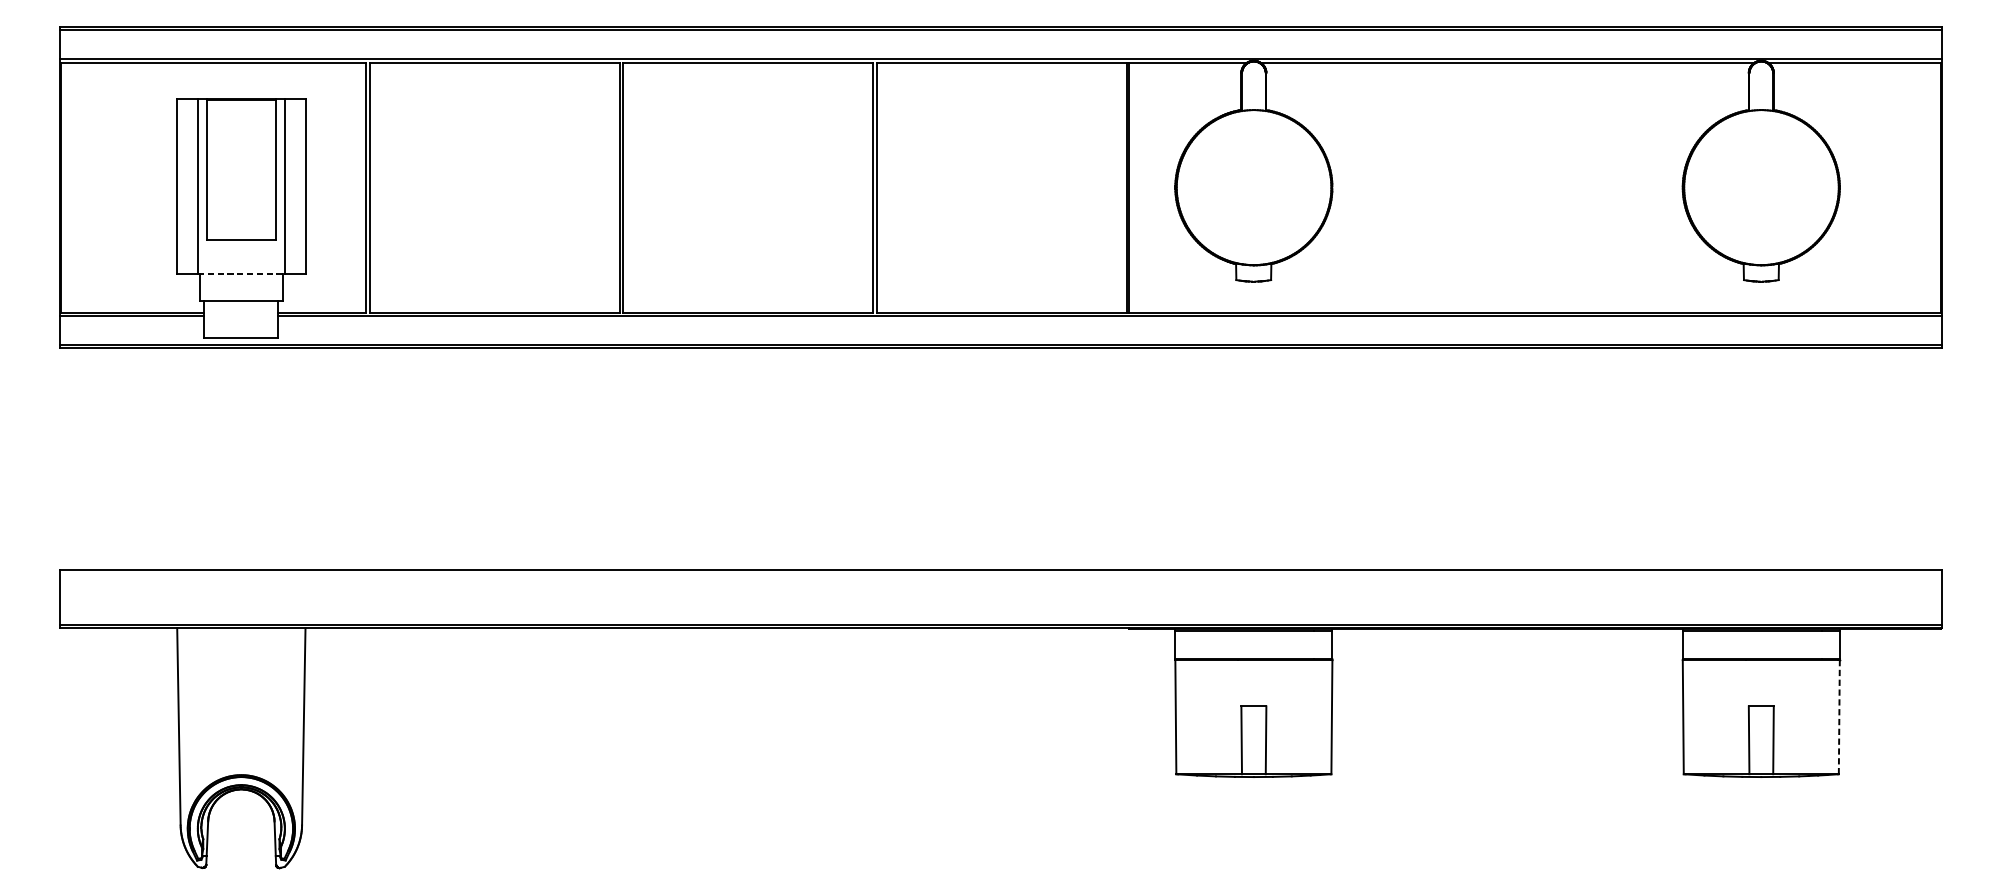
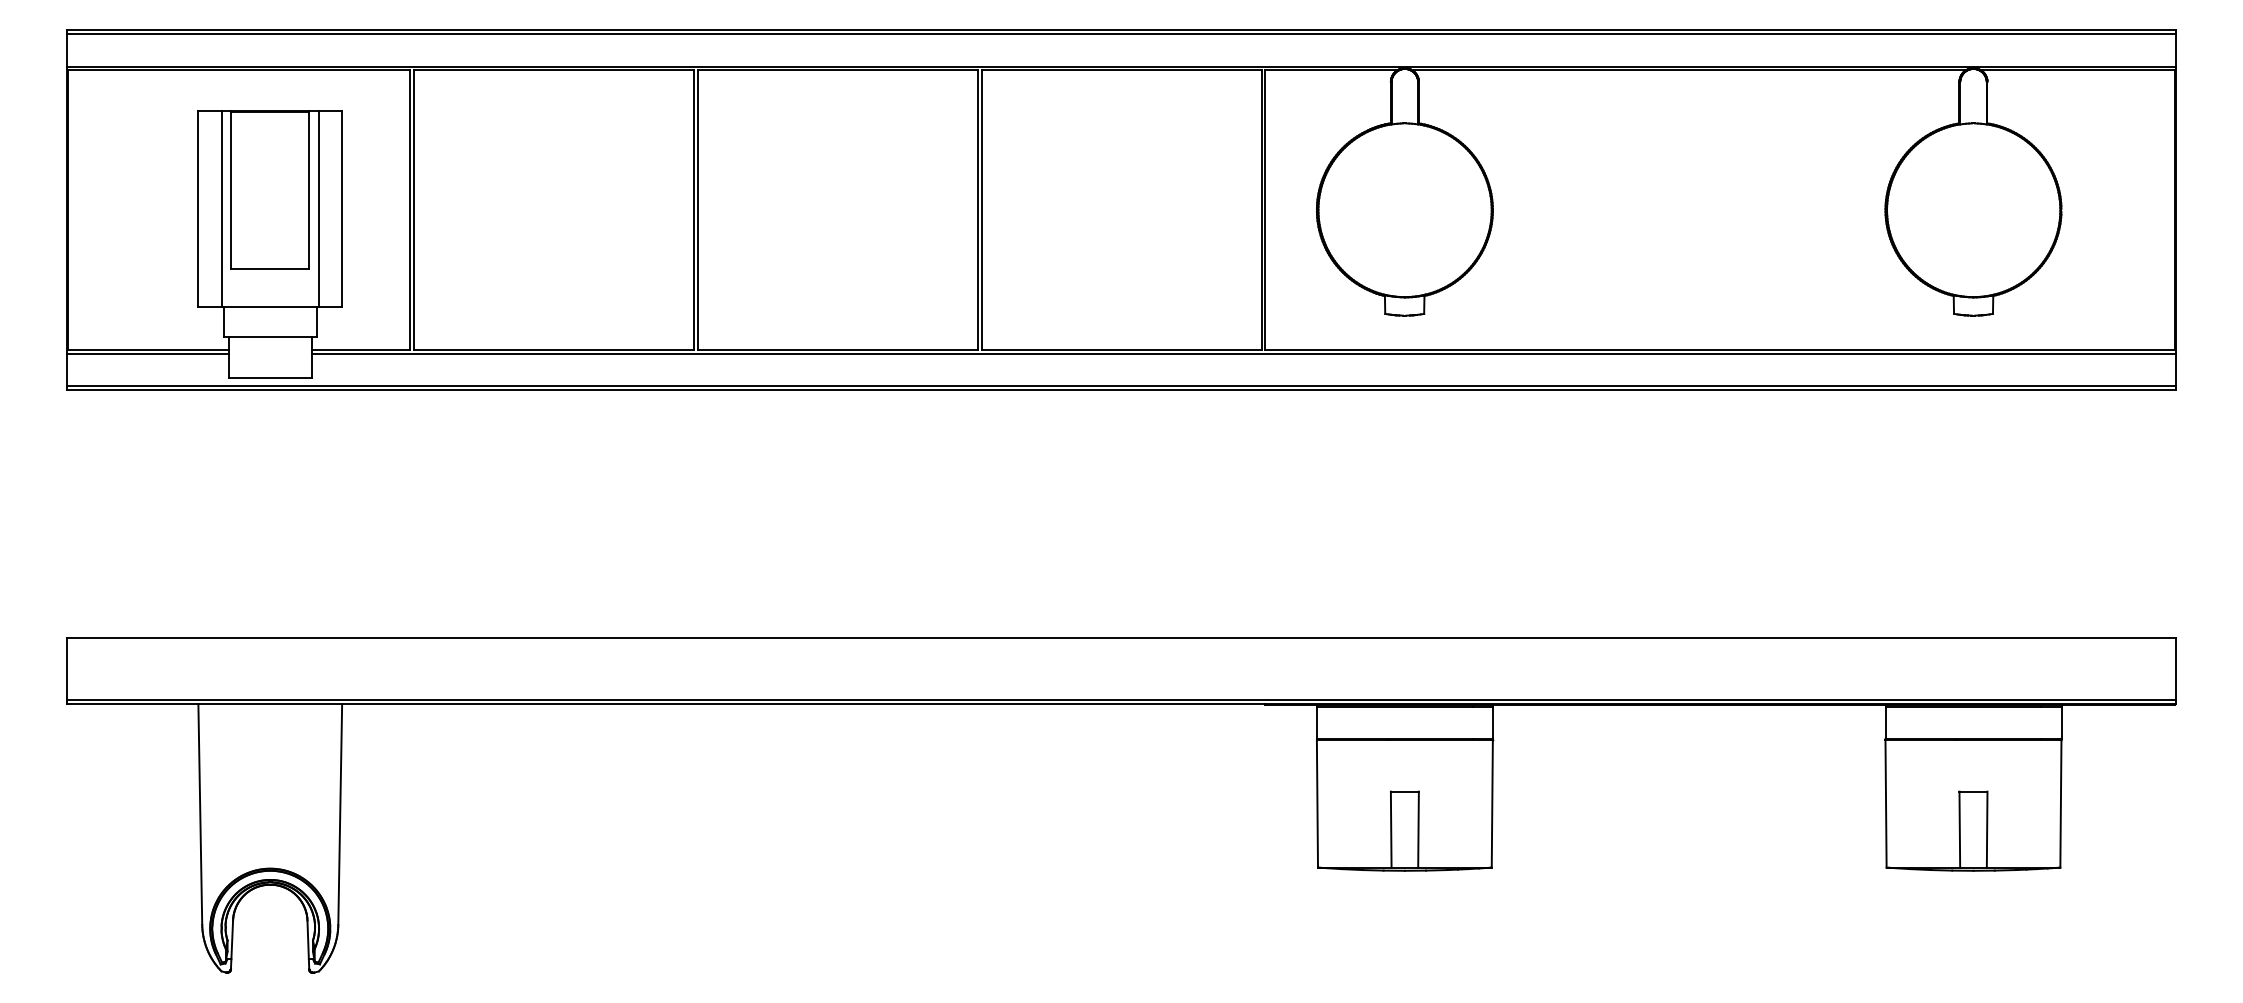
line: (241, 274) -> (270, 307), dashed -> solid
line: (1838, 717) -> (2060, 803), dashed -> solid

